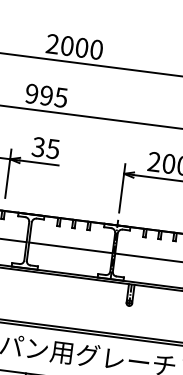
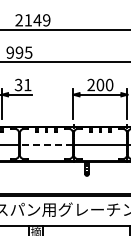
text: (81, 48) -> (37, 20), 2000 -> 2149
text: (52, 149) -> (27, 85), 35 -> 31
line: (70, 247) -> (46, 144), solid -> dashed

